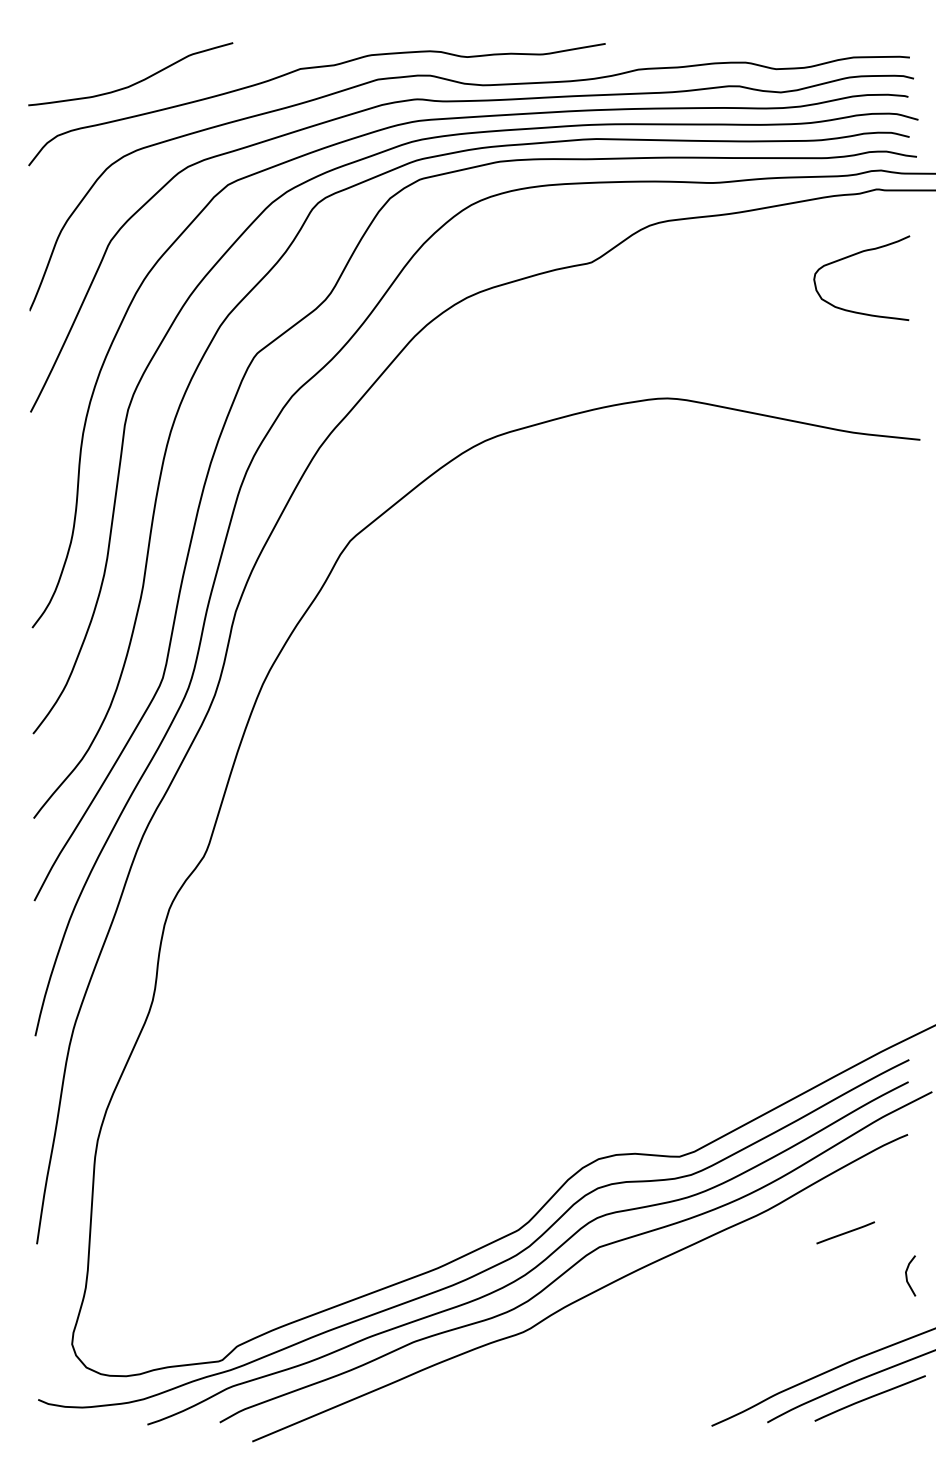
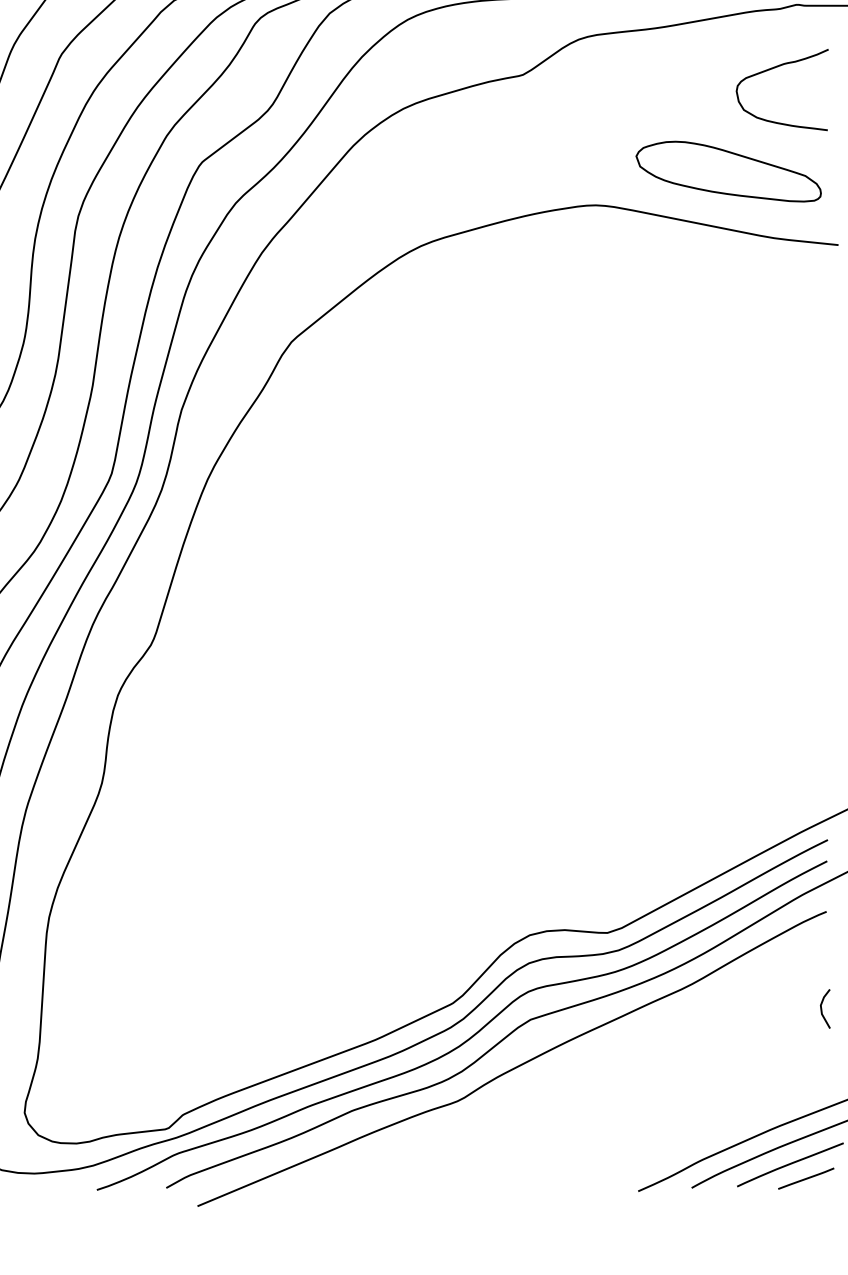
part: (805, 363) -> (728, 171), added
line: (845, 1232) -> (806, 1178), moved
line: (907, 1275) -> (822, 1008), moved

